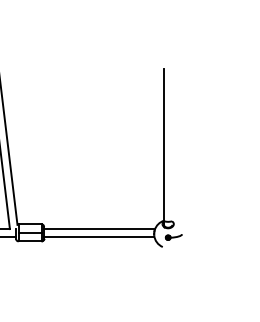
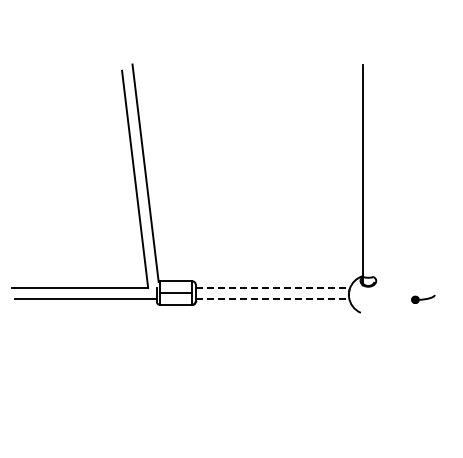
line: (99, 228) -> (273, 287), solid -> dashed
line: (99, 236) -> (272, 298), solid -> dashed
part: (174, 237) -> (423, 299), moved

